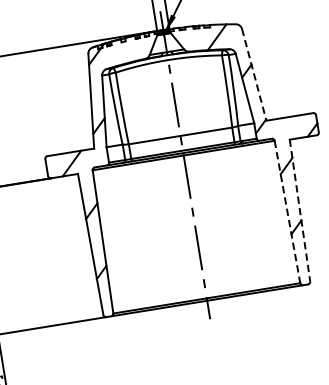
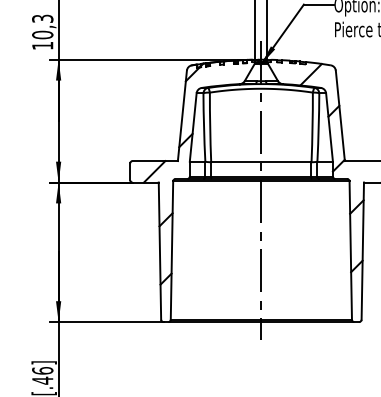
line: (254, 75) -> (340, 116), dashed -> solid
line: (299, 211) -> (362, 251), dashed -> solid
line: (287, 213) -> (350, 251), dashed -> solid

